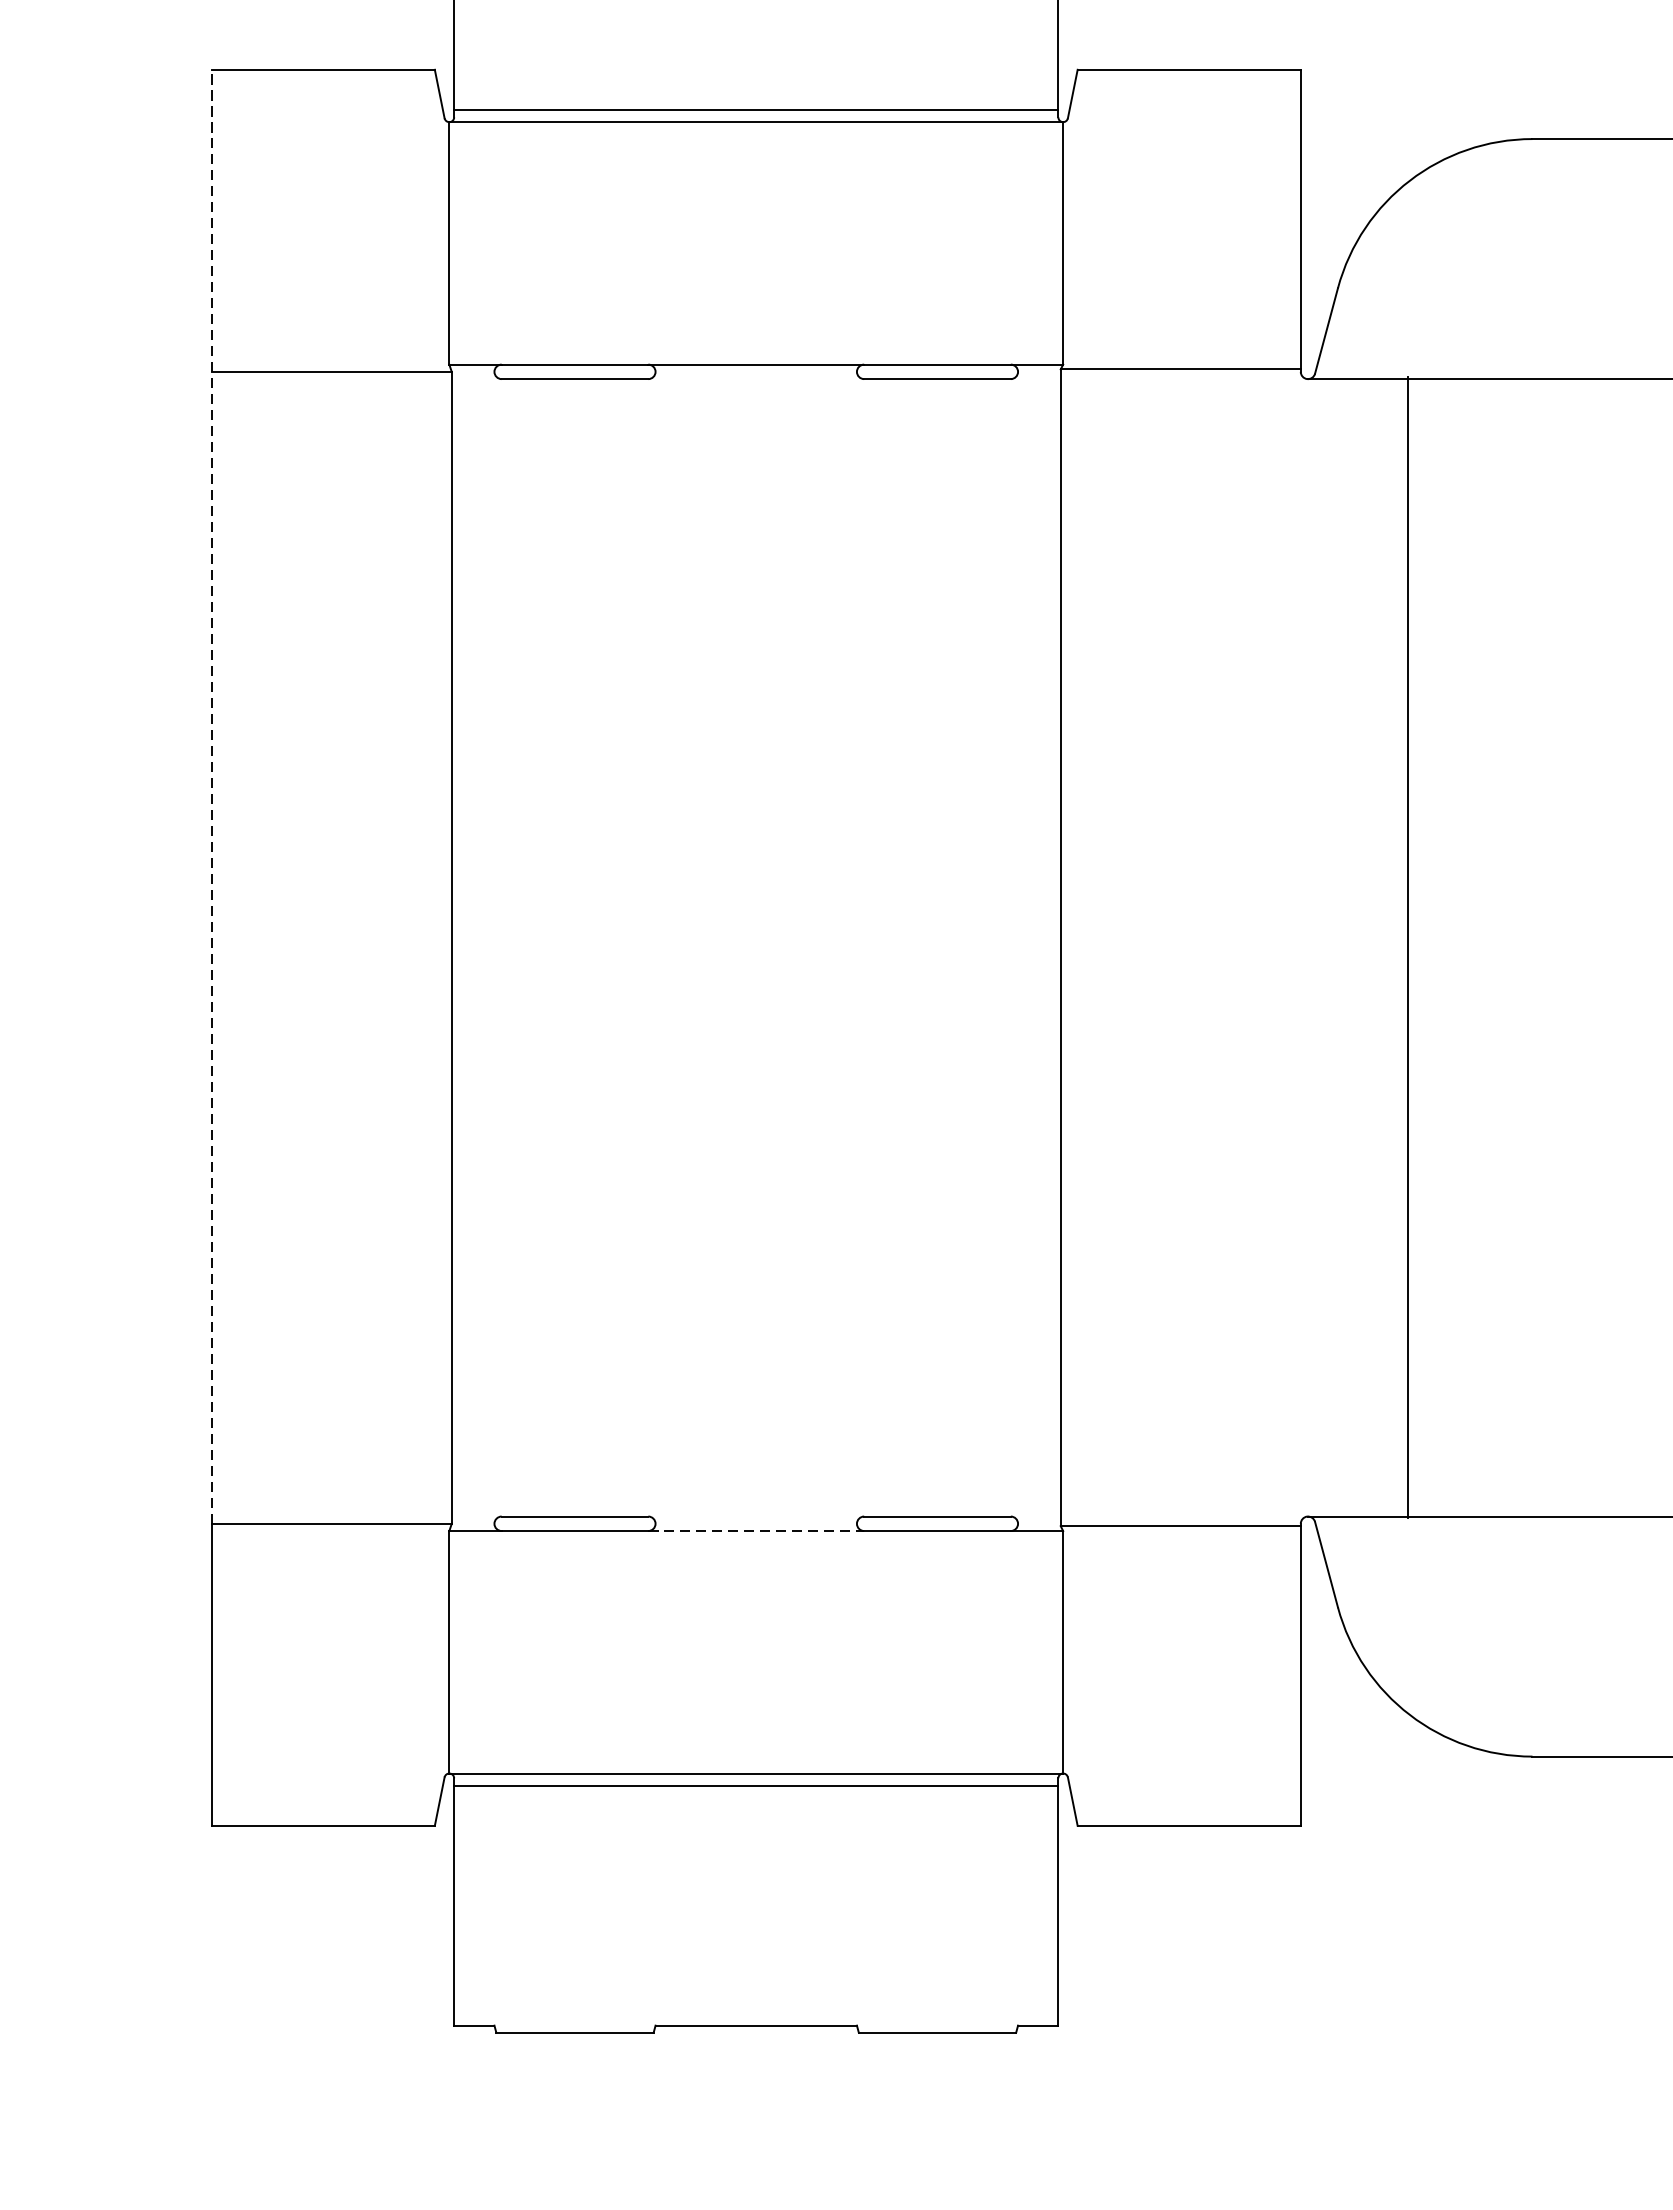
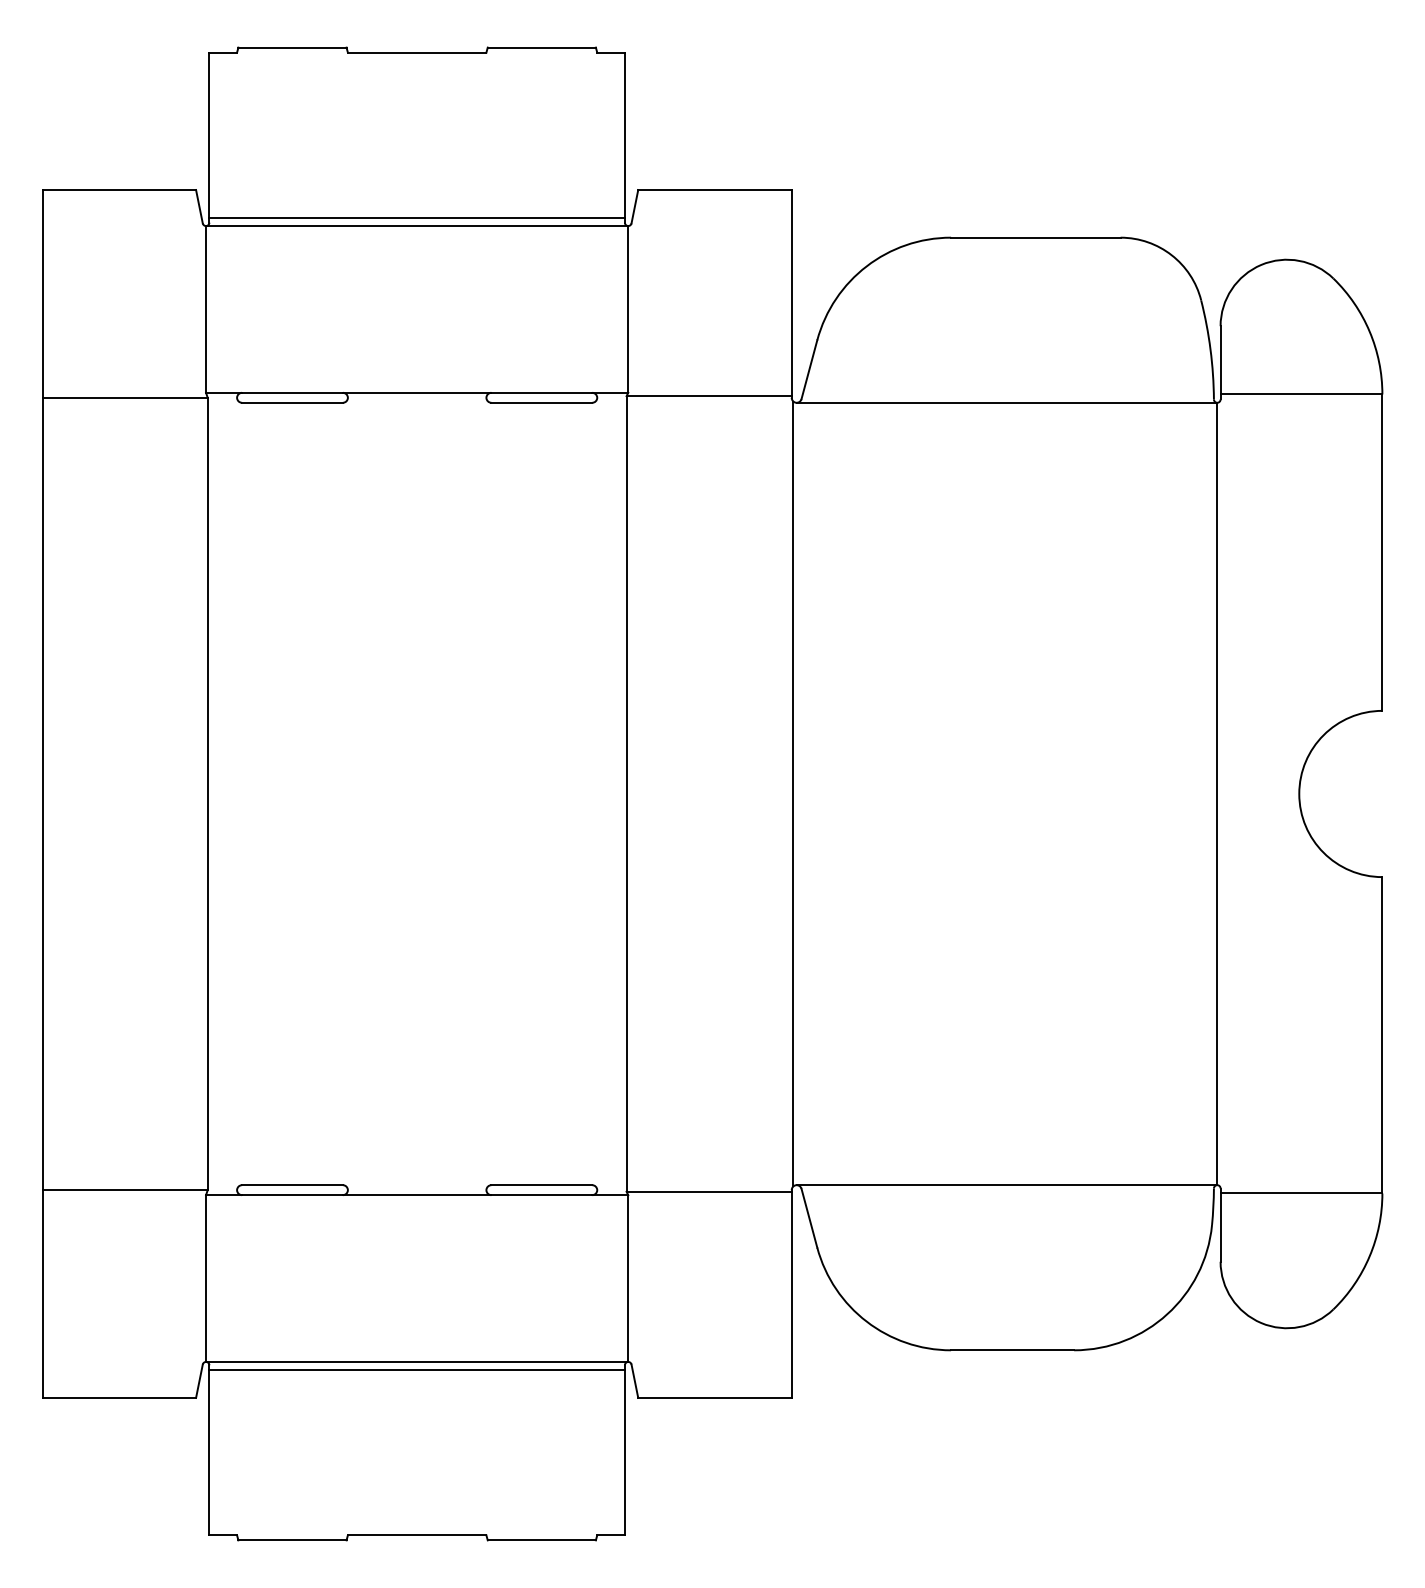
line: (211, 795) -> (42, 689), dashed -> solid
line: (1408, 947) -> (793, 793), moved
line: (756, 1531) -> (417, 1195), dashed -> solid

